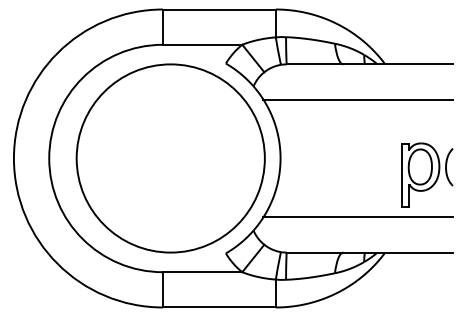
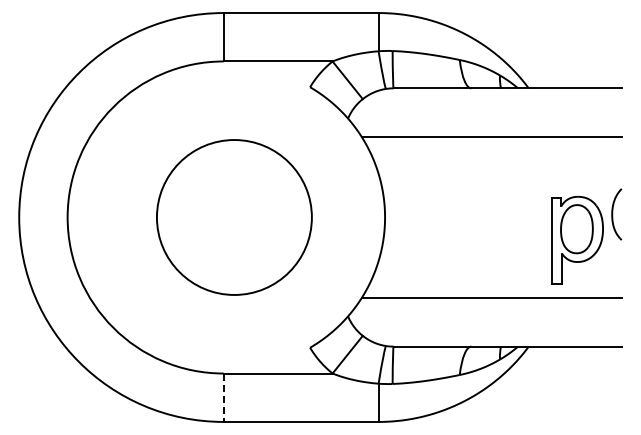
circle: (170, 158) -> (234, 217), size x0.6
part: (449, 167) -> (616, 214), moved
line: (162, 290) -> (223, 398), solid -> dashed

